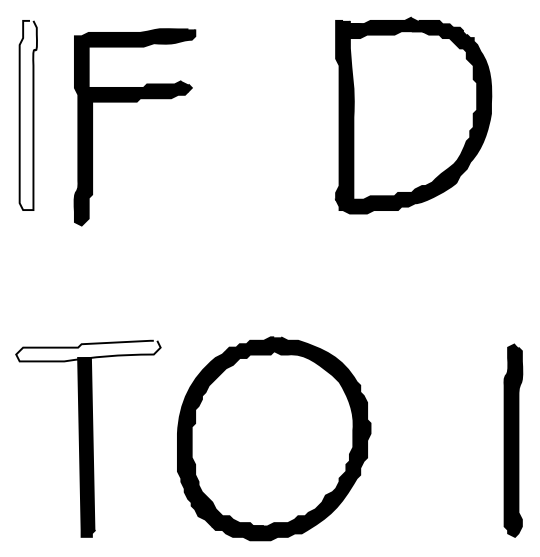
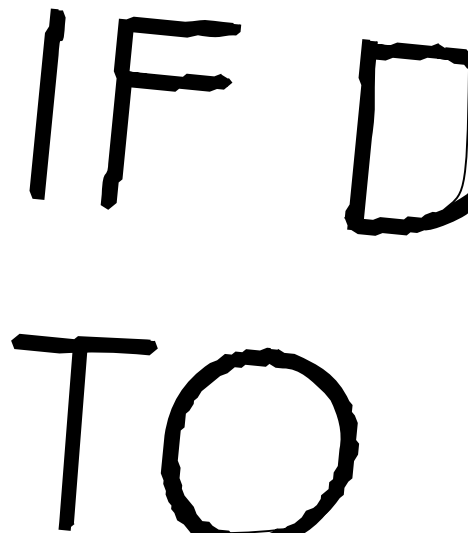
part: (134, 102) -> (172, 91), moved
fill: (28, 115) -> (47, 104), added
fill: (88, 350) -> (84, 344), added

